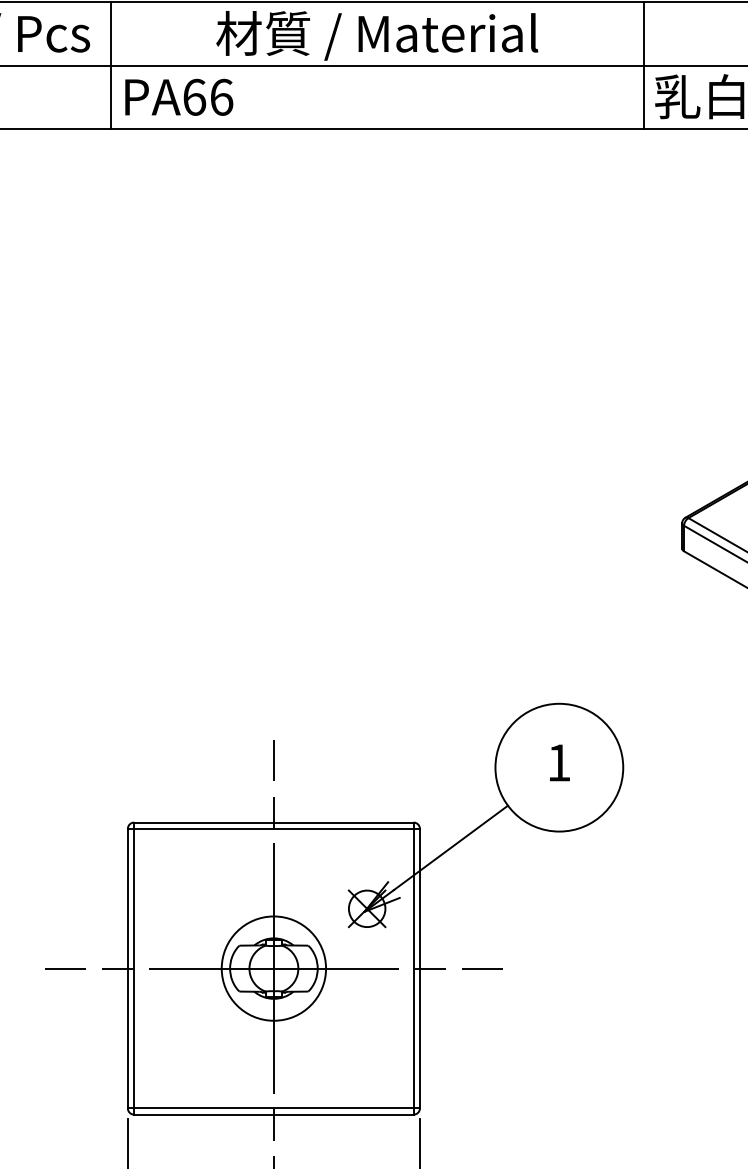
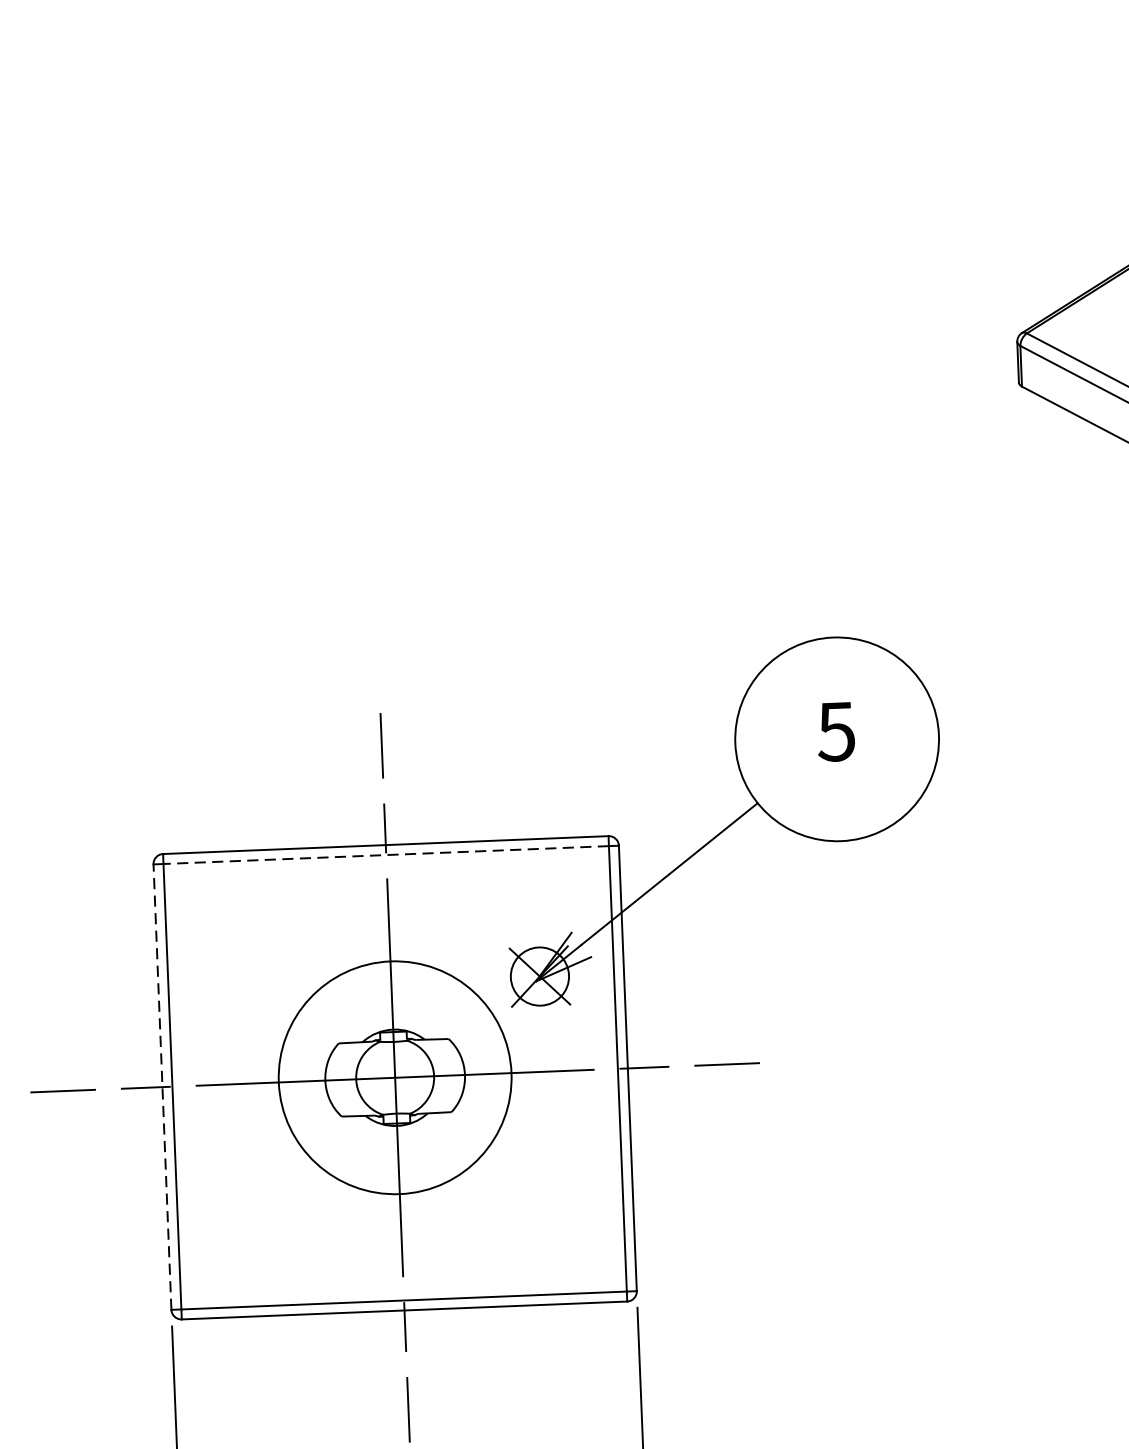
text: (558, 762) -> (835, 731), 1 -> 5
line: (273, 828) -> (385, 854), solid -> dashed
line: (127, 968) -> (161, 1086), solid -> dashed
circle: (273, 968) -> (394, 1077), size x1.4

